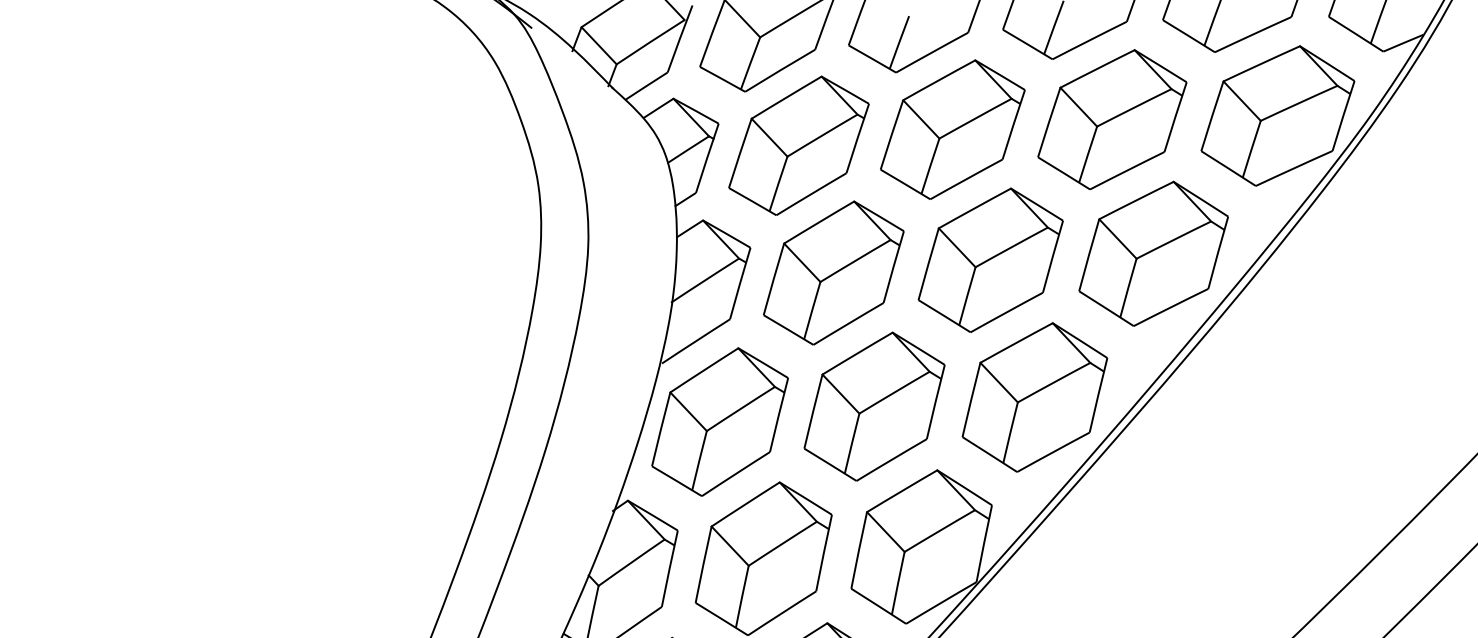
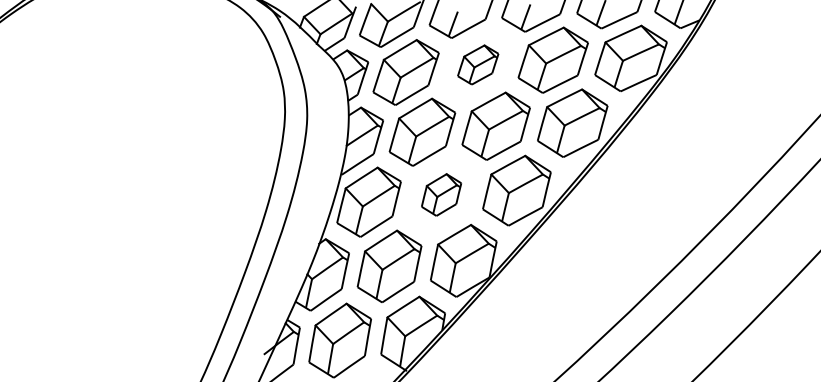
part: (950, 128) -> (477, 64), size x0.6
part: (874, 405) -> (441, 194), size x0.6

